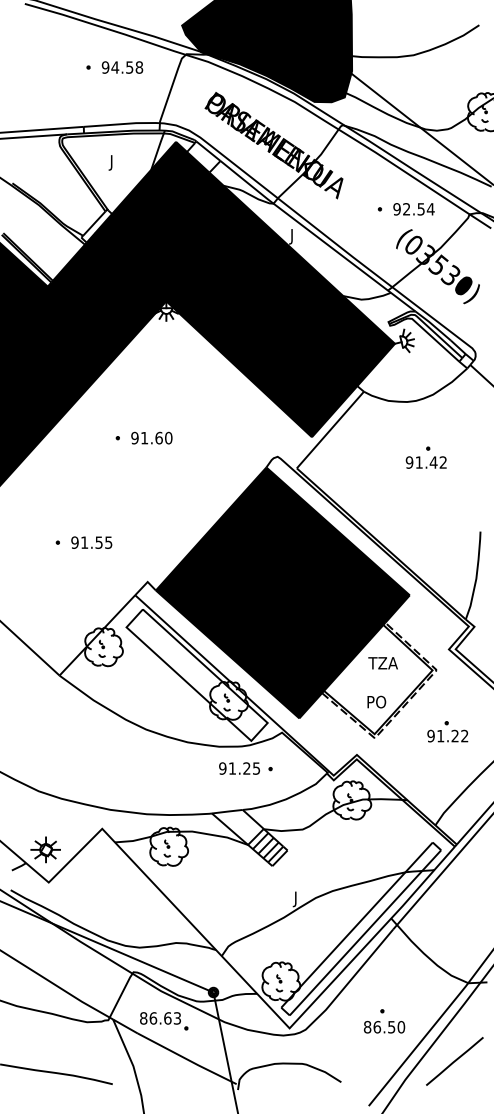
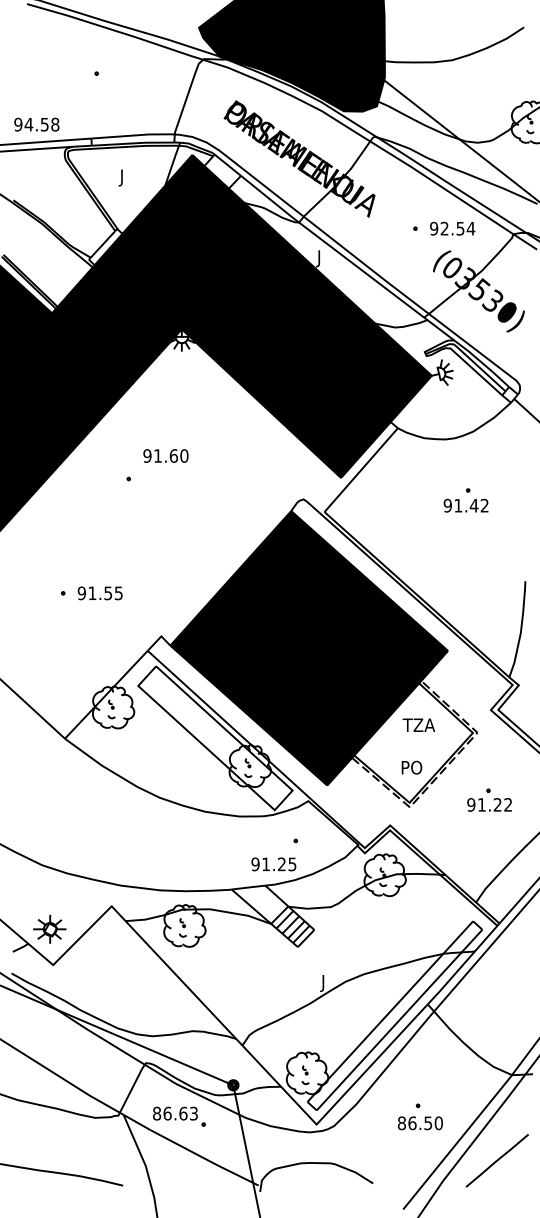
text: (122, 67) -> (36, 124), moved
text: (151, 437) -> (165, 455), moved
text: (239, 768) -> (273, 864), moved

